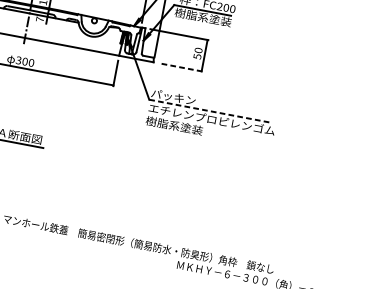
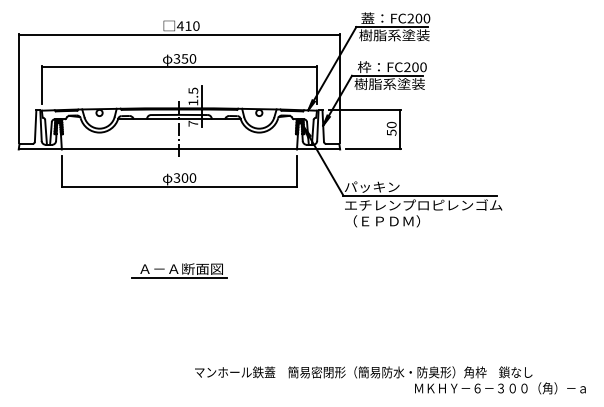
line: (180, 67) -> (373, 149), dashed -> solid
line: (210, 111) -> (420, 195), dashed -> solid
text: (176, 126) -> (382, 221), 樹脂系塗装 -> （ＥＰＤＭ）

